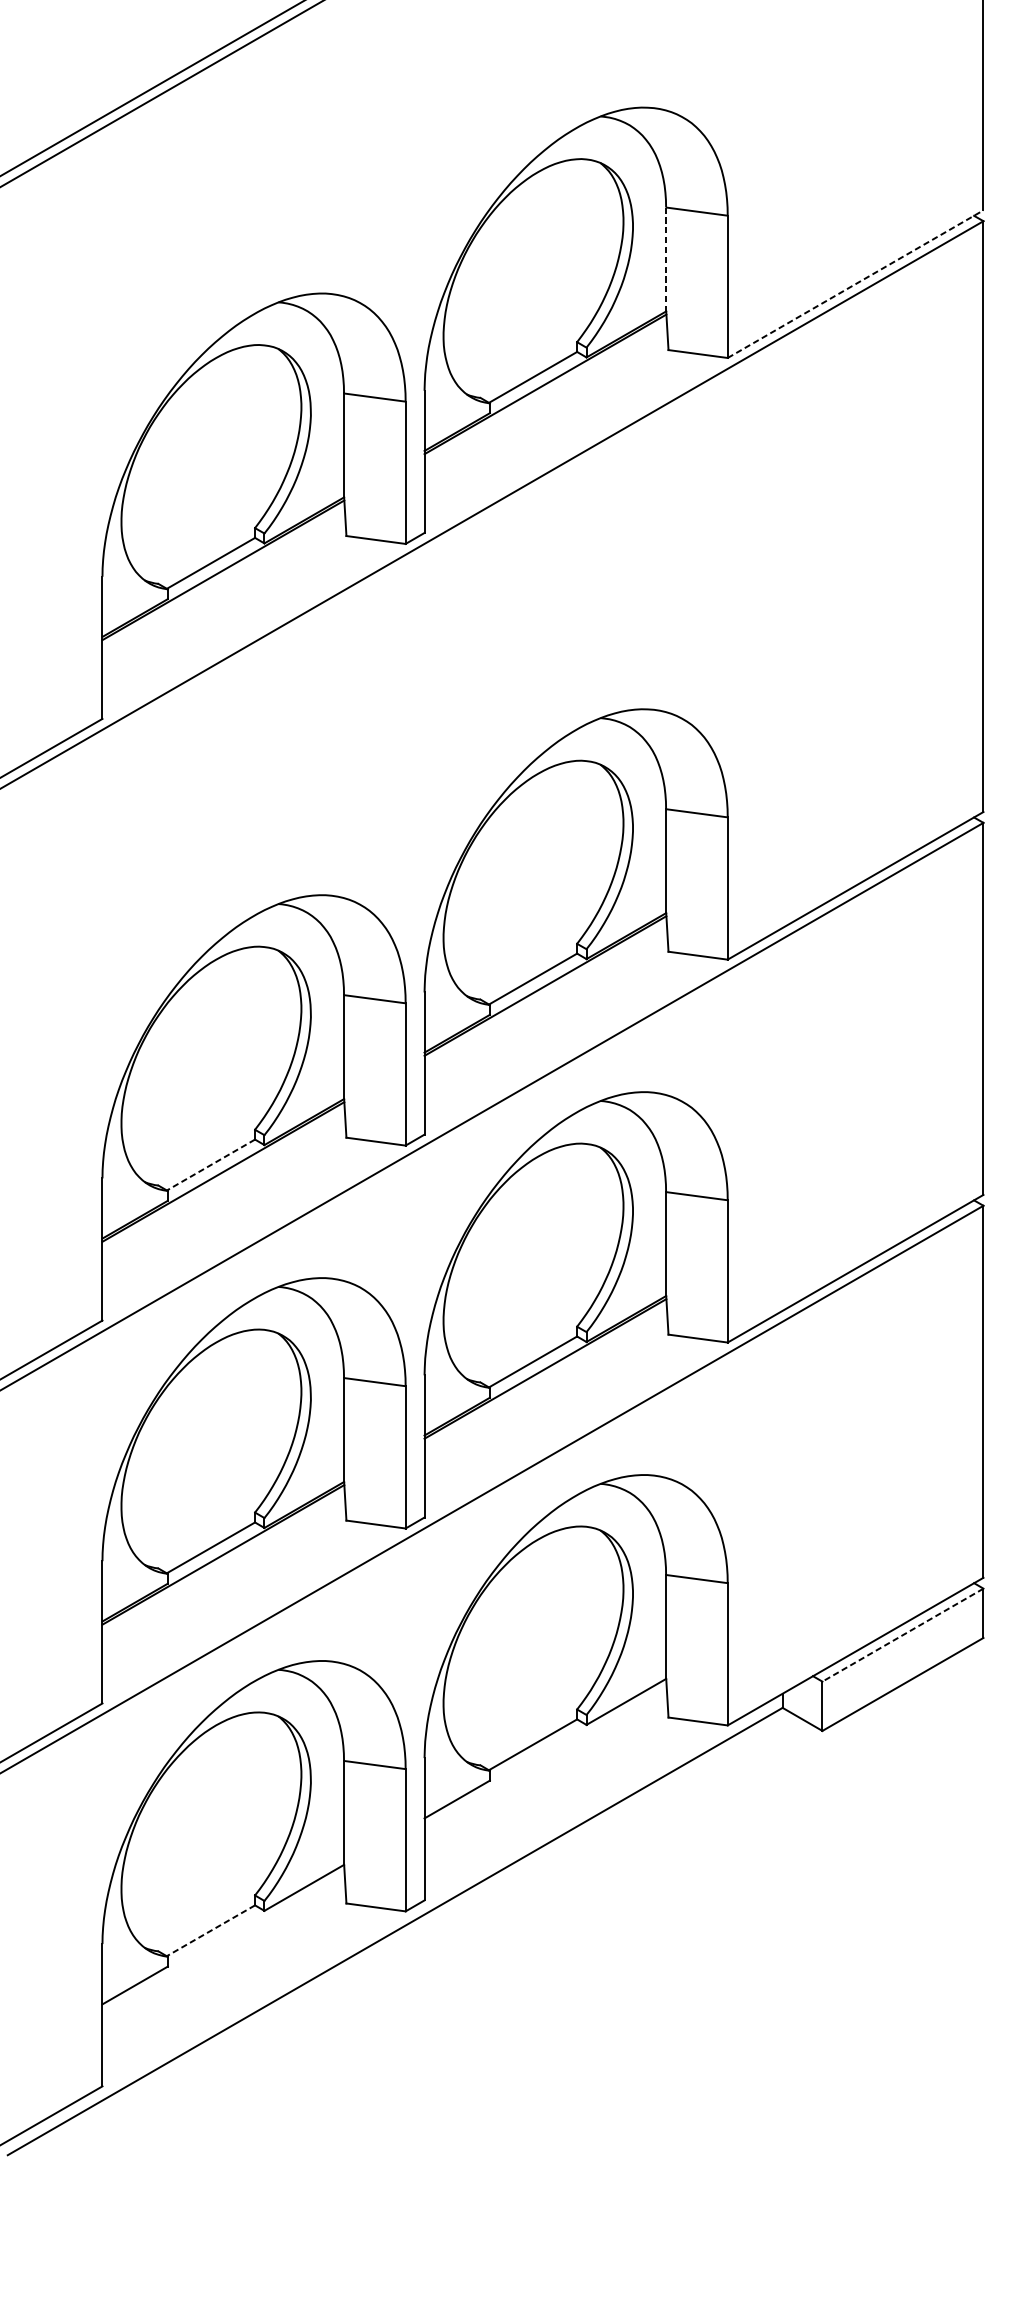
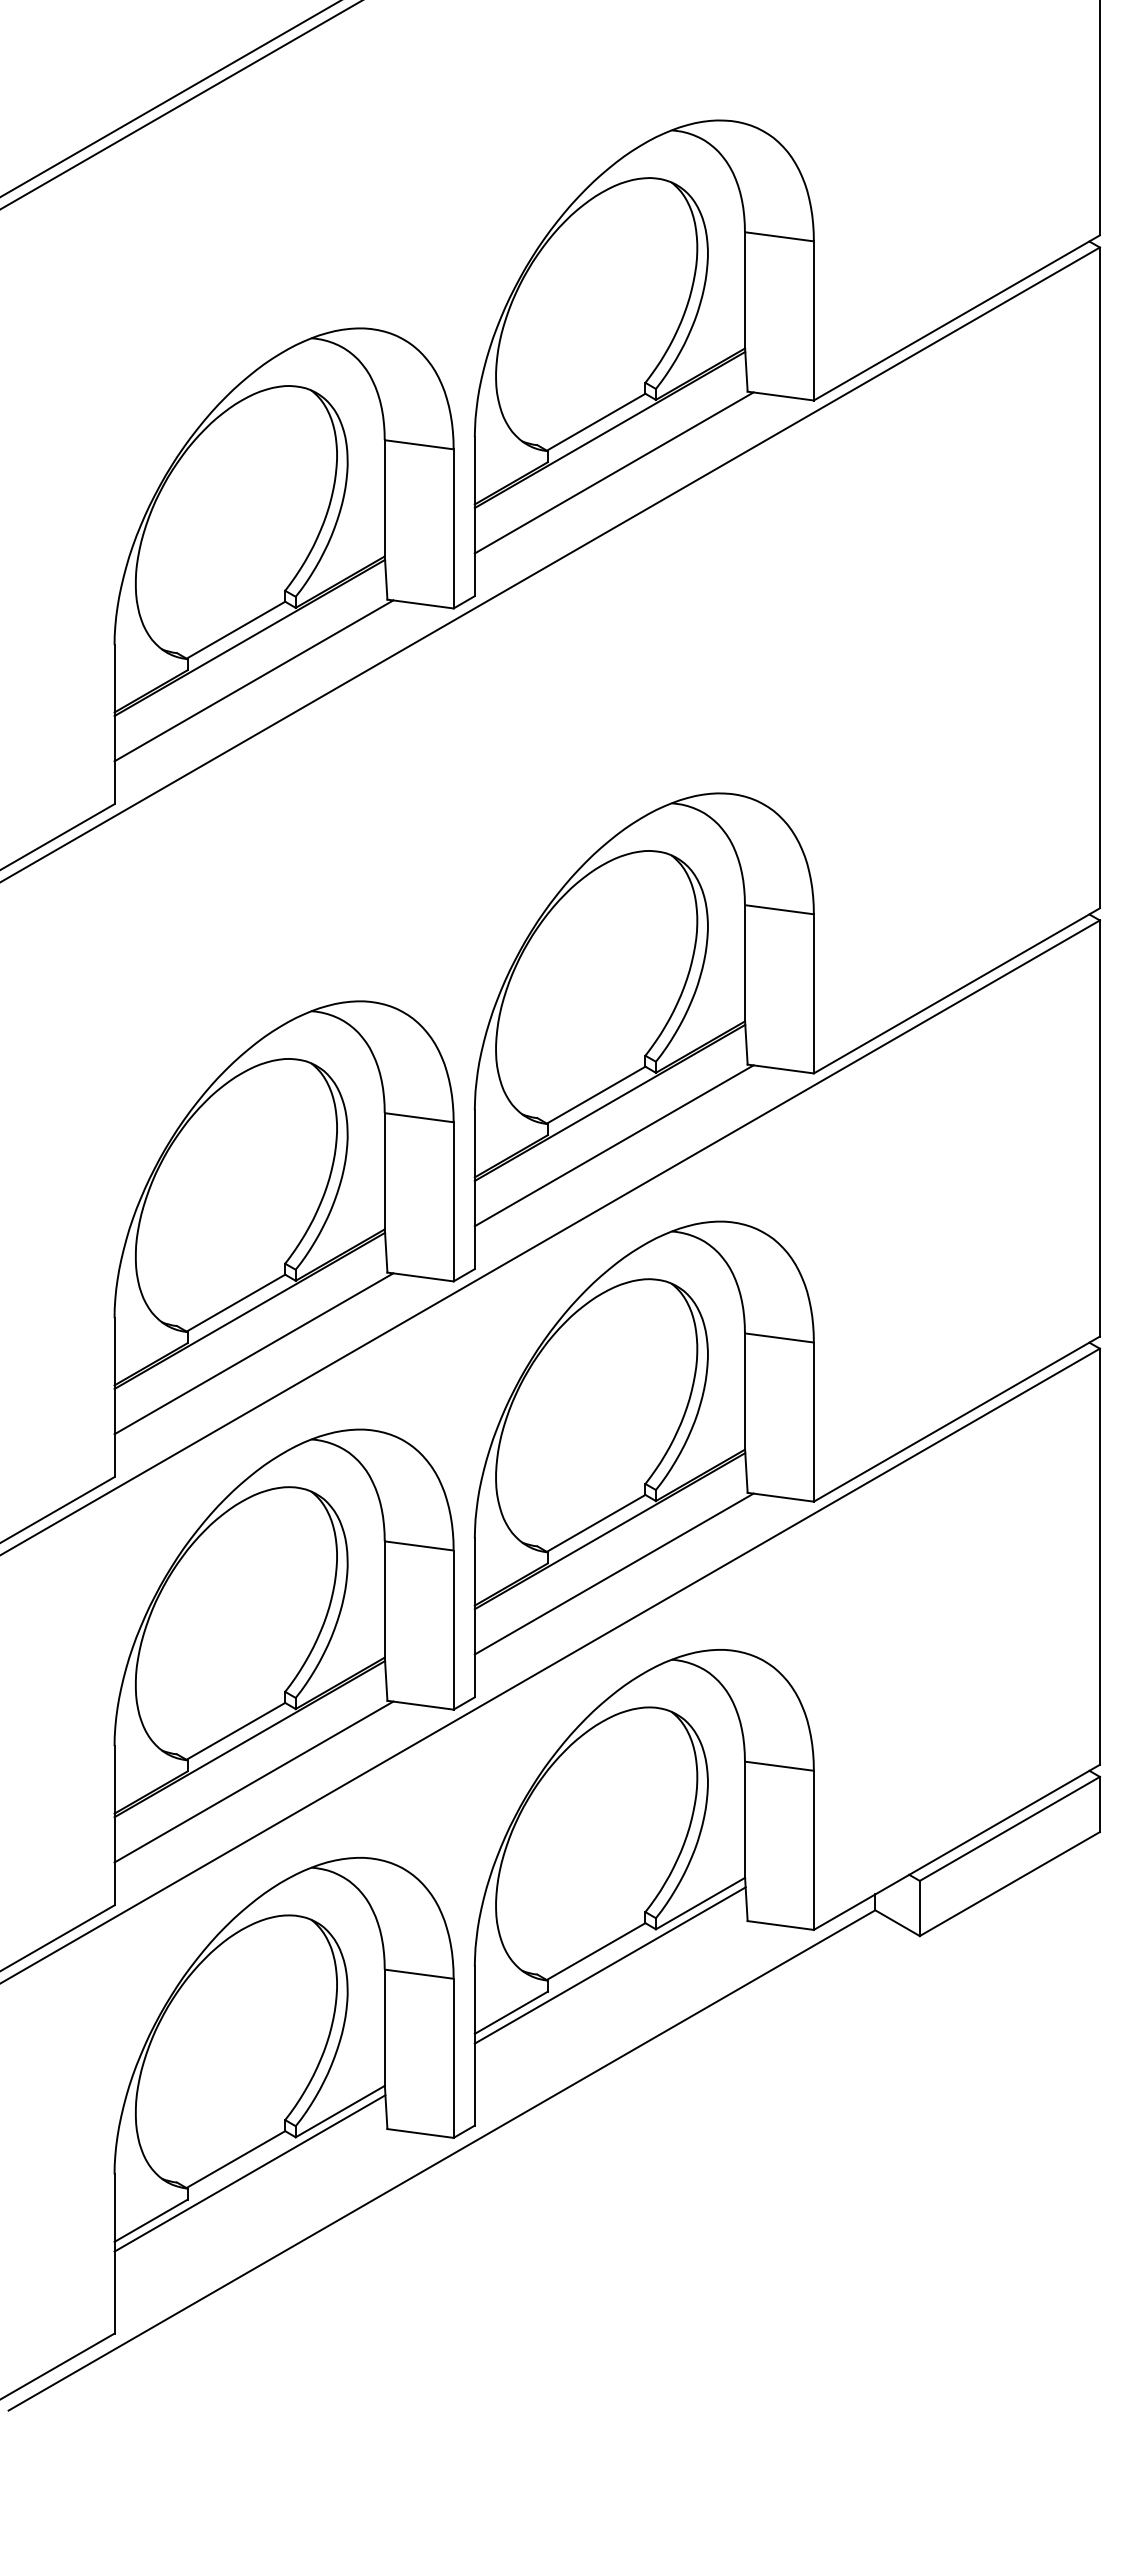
line: (665, 259) -> (744, 290), dashed -> solid
line: (856, 283) -> (957, 317), dashed -> solid
line: (548, 422) -> (613, 472), added
line: (226, 608) -> (253, 680), added
line: (548, 1024) -> (613, 1145), added
line: (210, 1165) -> (235, 1303), dashed -> solid
line: (226, 1210) -> (253, 1353), added
line: (548, 1406) -> (613, 1573), added
line: (226, 1592) -> (253, 1781), added
line: (902, 1634) -> (1009, 1828), dashed -> solid
line: (544, 1757) -> (609, 1965), added
line: (210, 1930) -> (235, 2159), dashed -> solid
line: (223, 1943) -> (249, 2173), added

